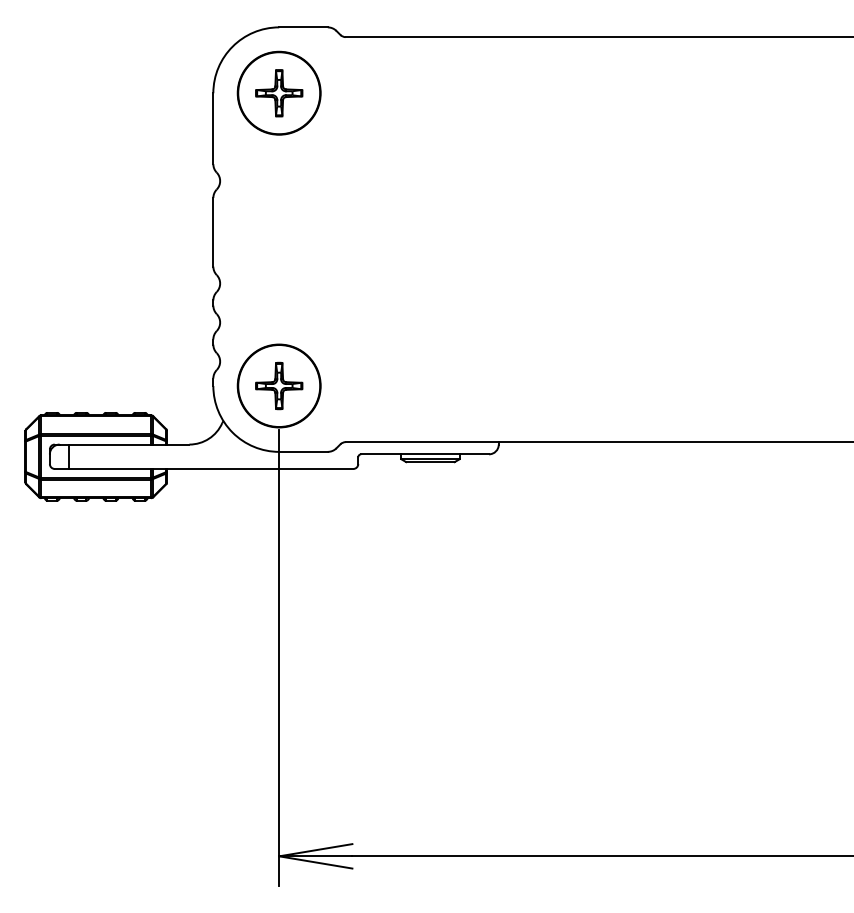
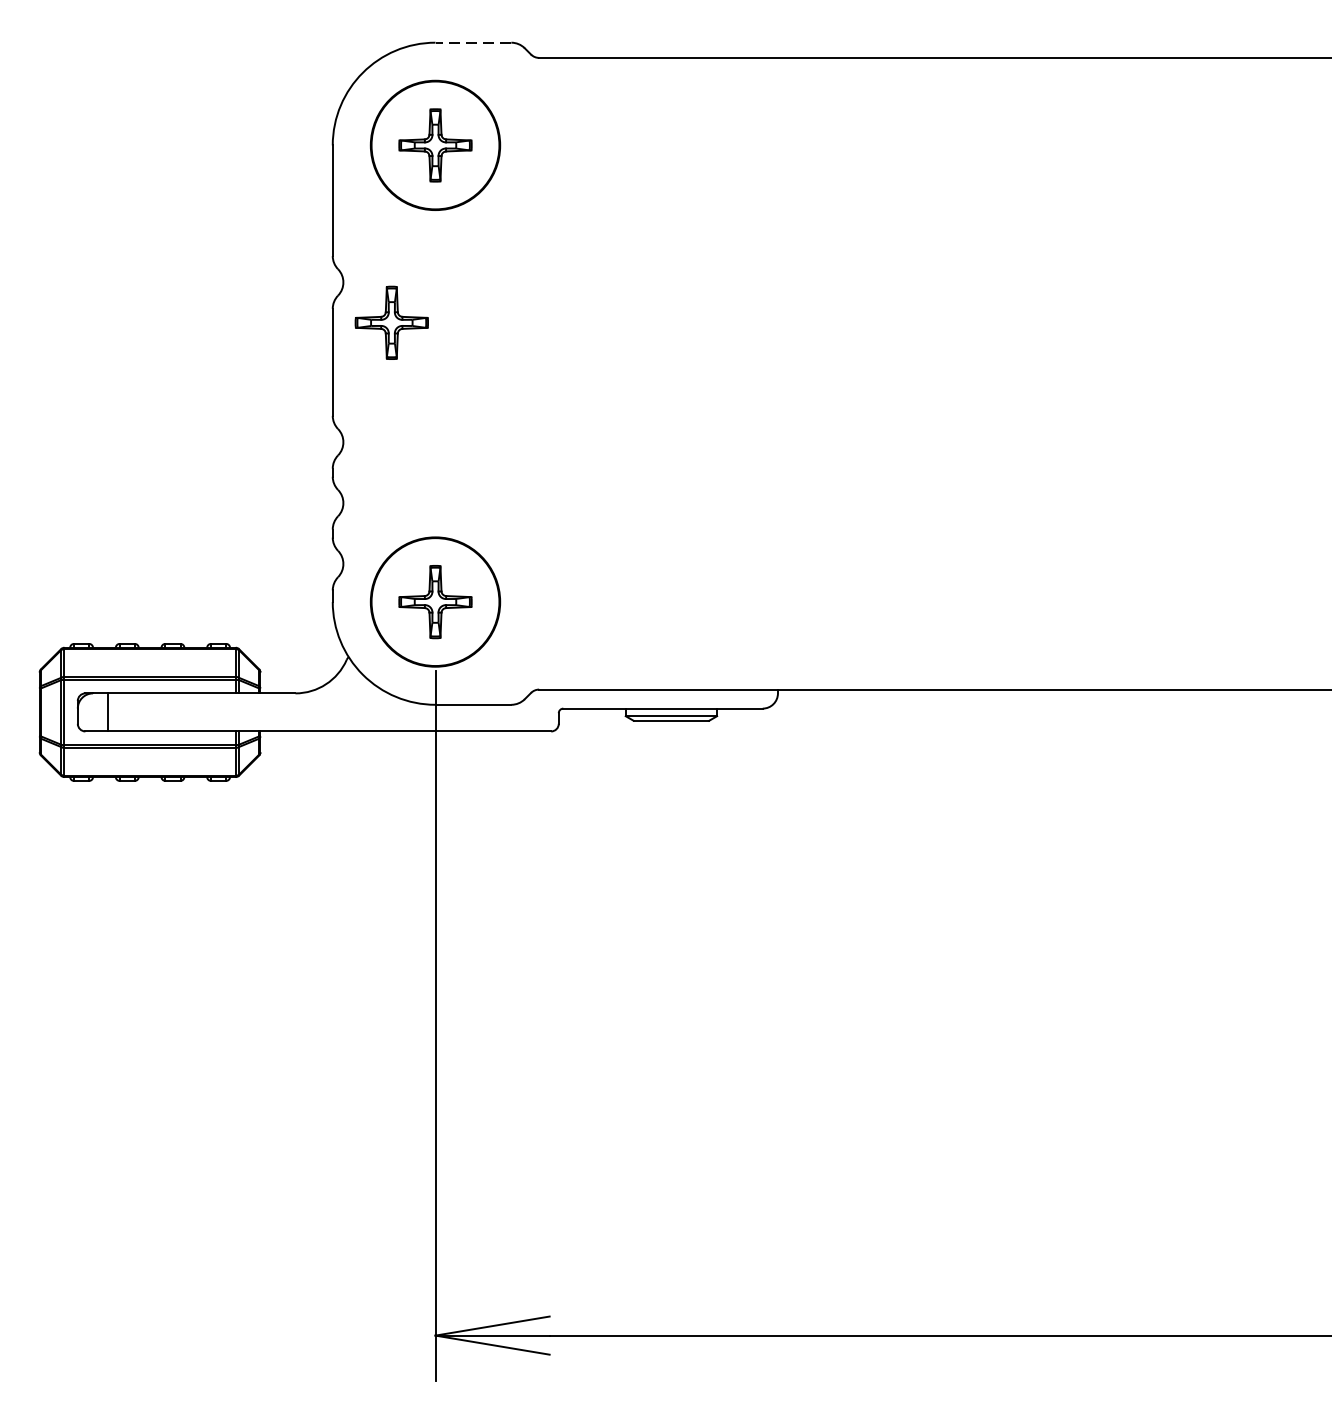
line: (303, 27) -> (473, 42), solid -> dashed
part: (251, 206) -> (392, 322), added

